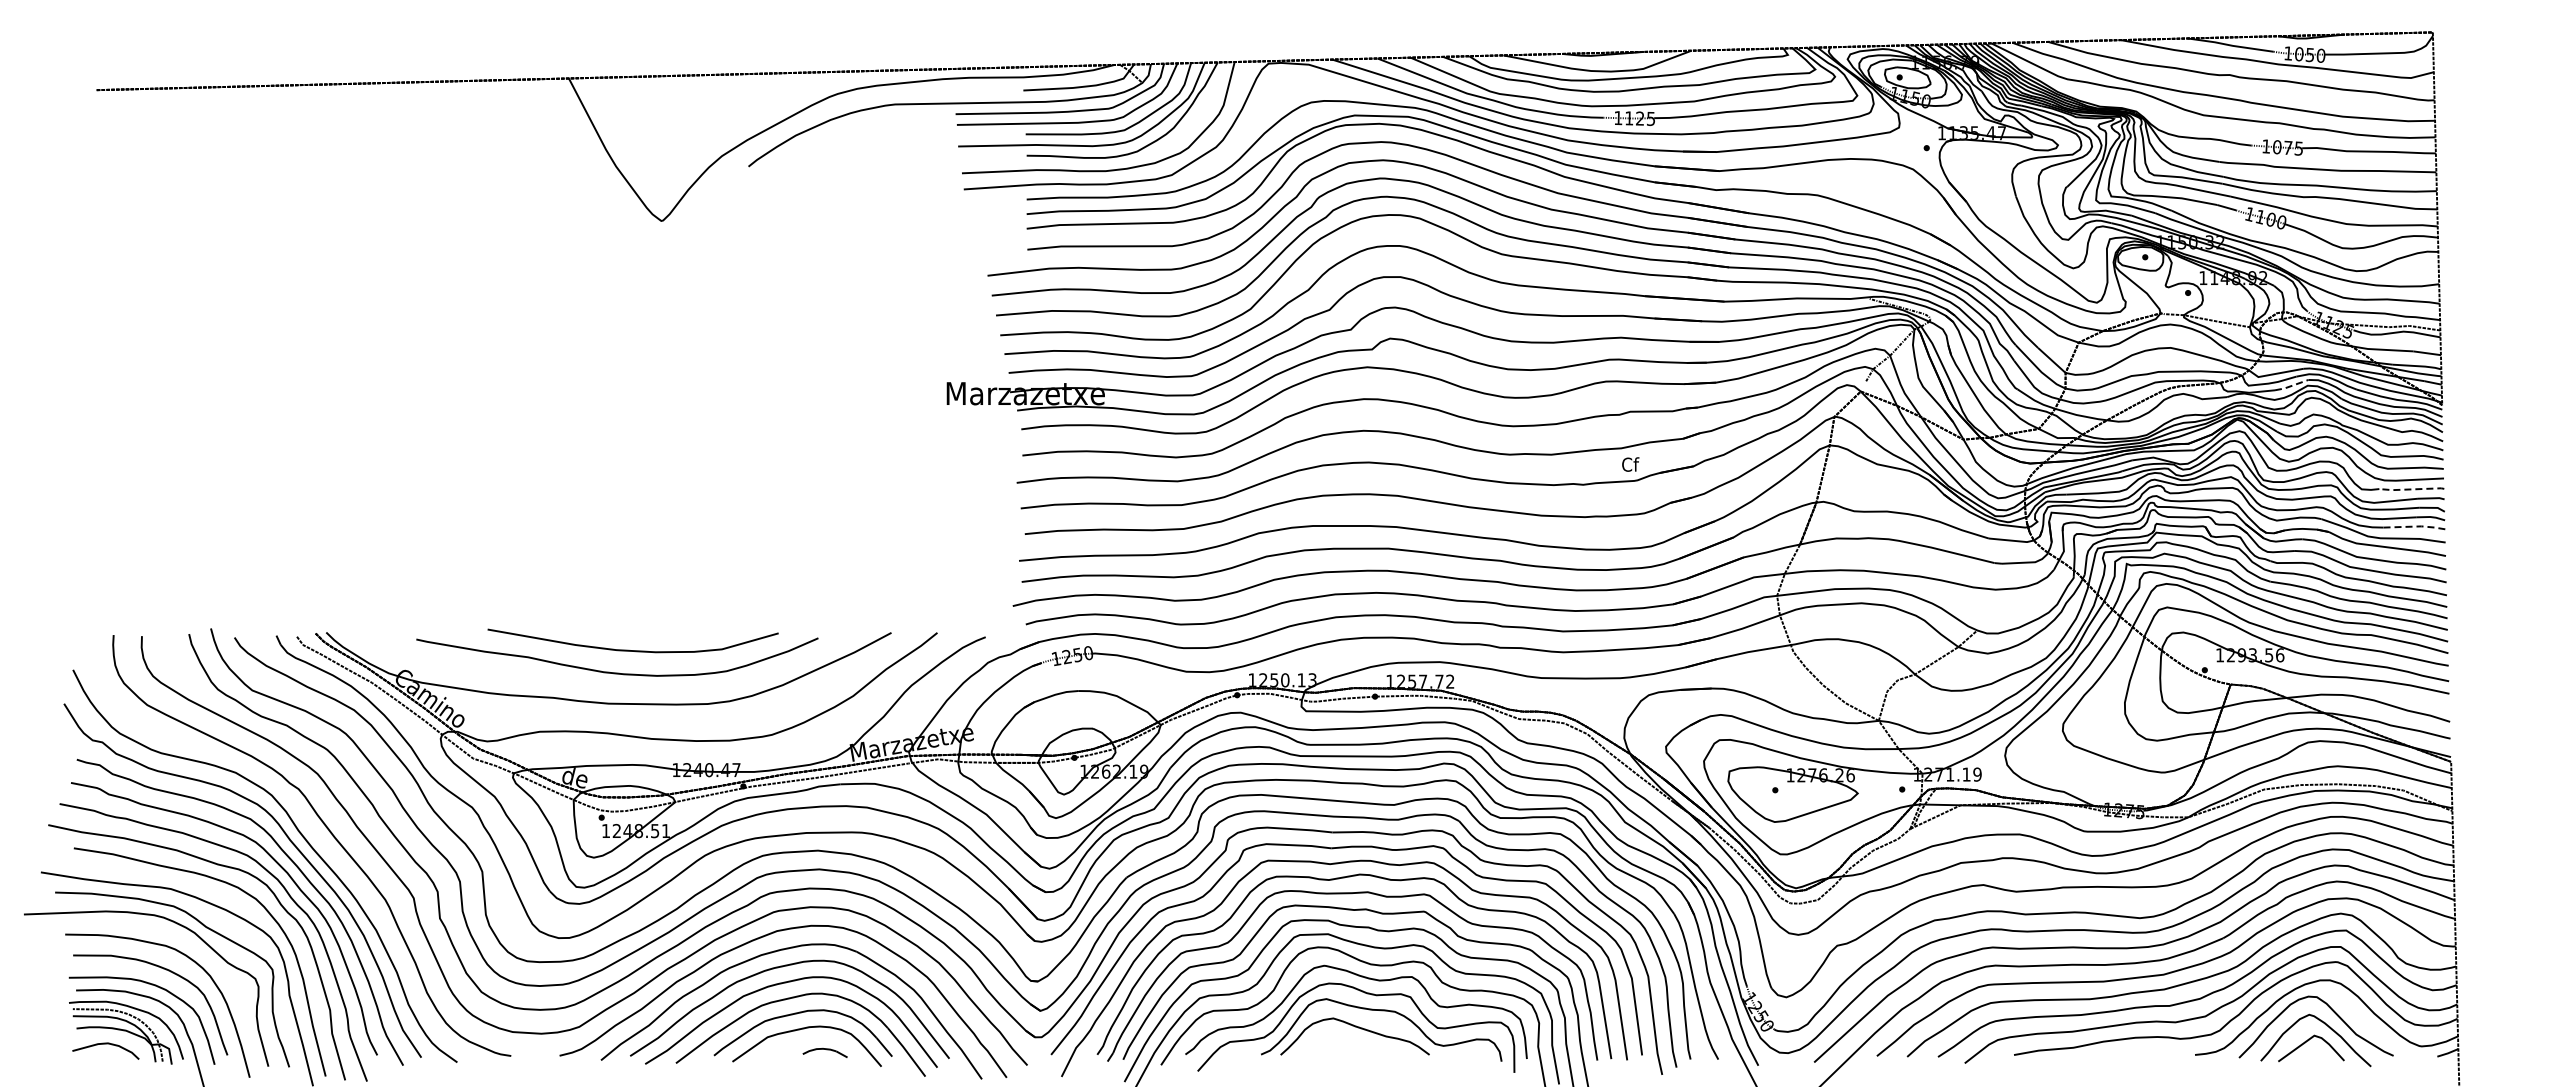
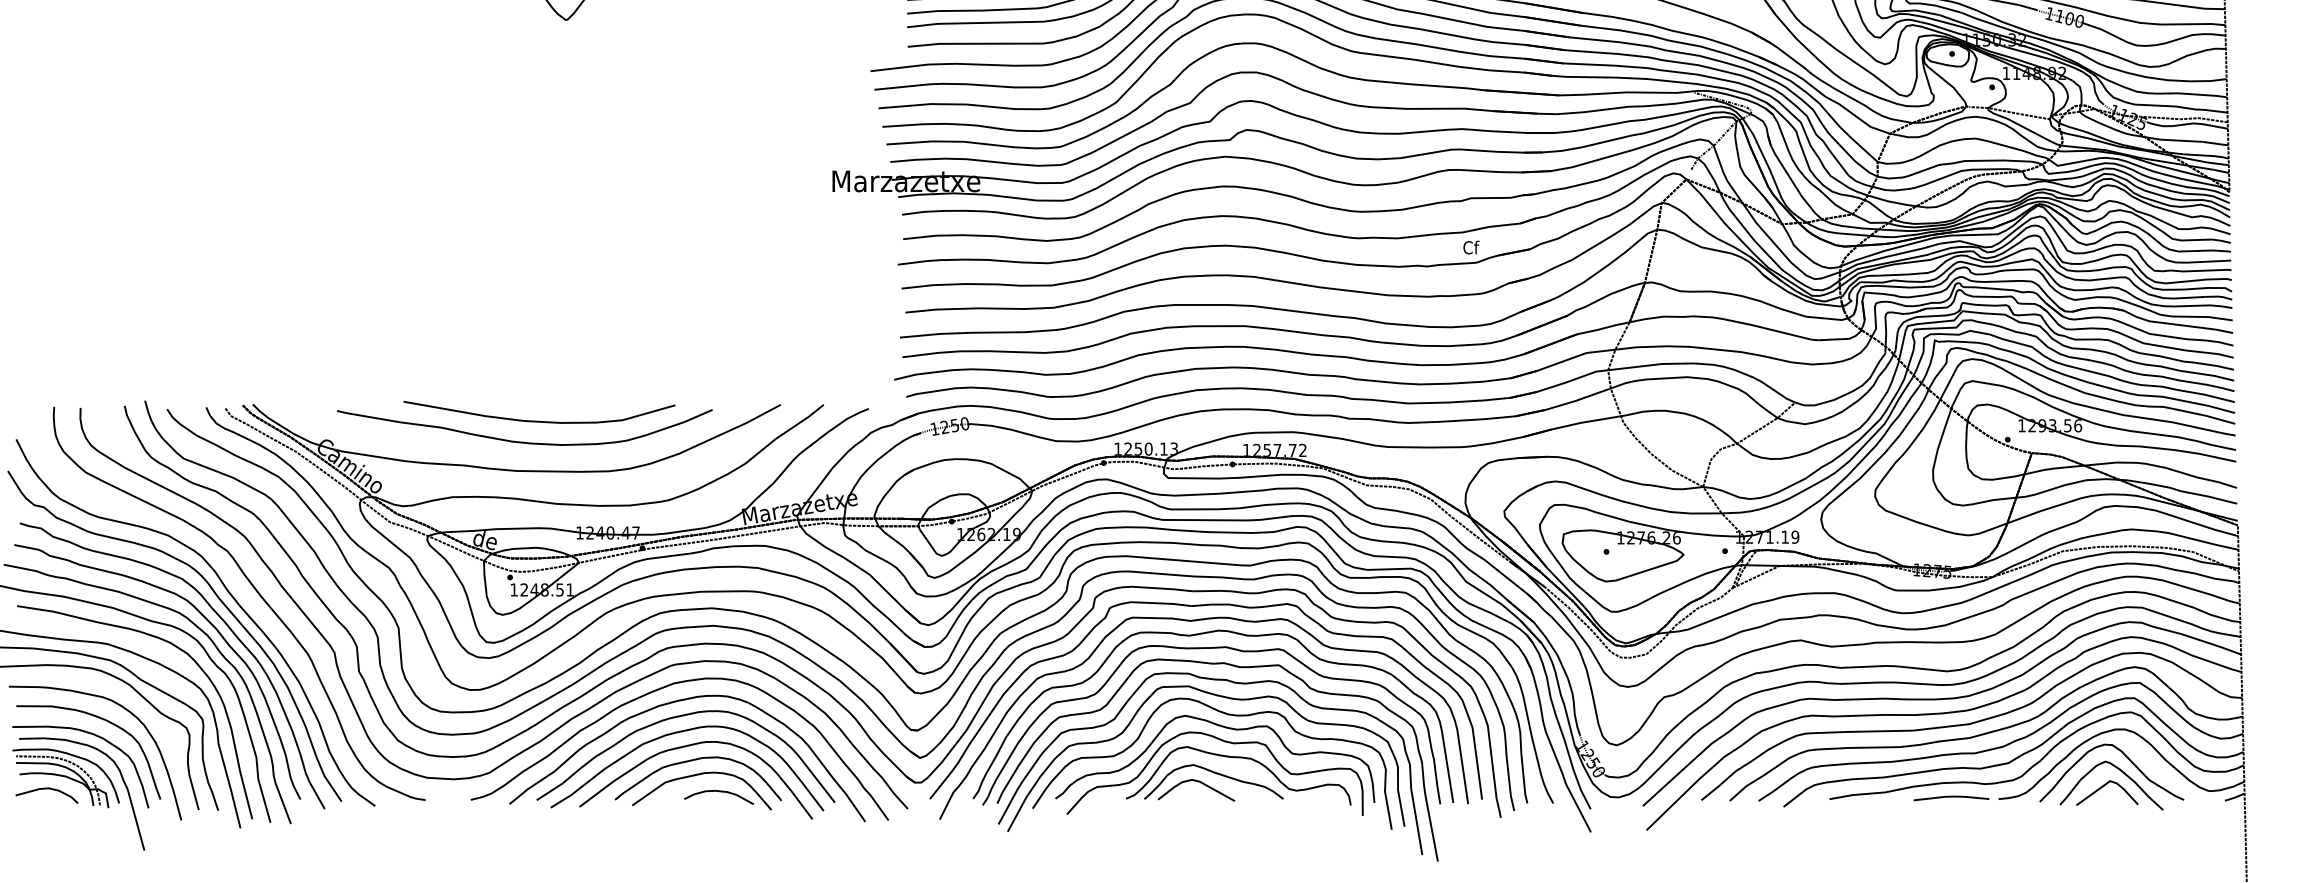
line: (2291, 385) -> (2088, 173), dashed -> solid
line: (2412, 489) -> (2201, 270), dashed -> solid
line: (2415, 526) -> (2204, 305), dashed -> solid
curve: (1339, 1037) -> (1199, 782), added
part: (824, 1052) -> (718, 796), size x1.67
line: (2144, 1053) -> (1951, 797), added

